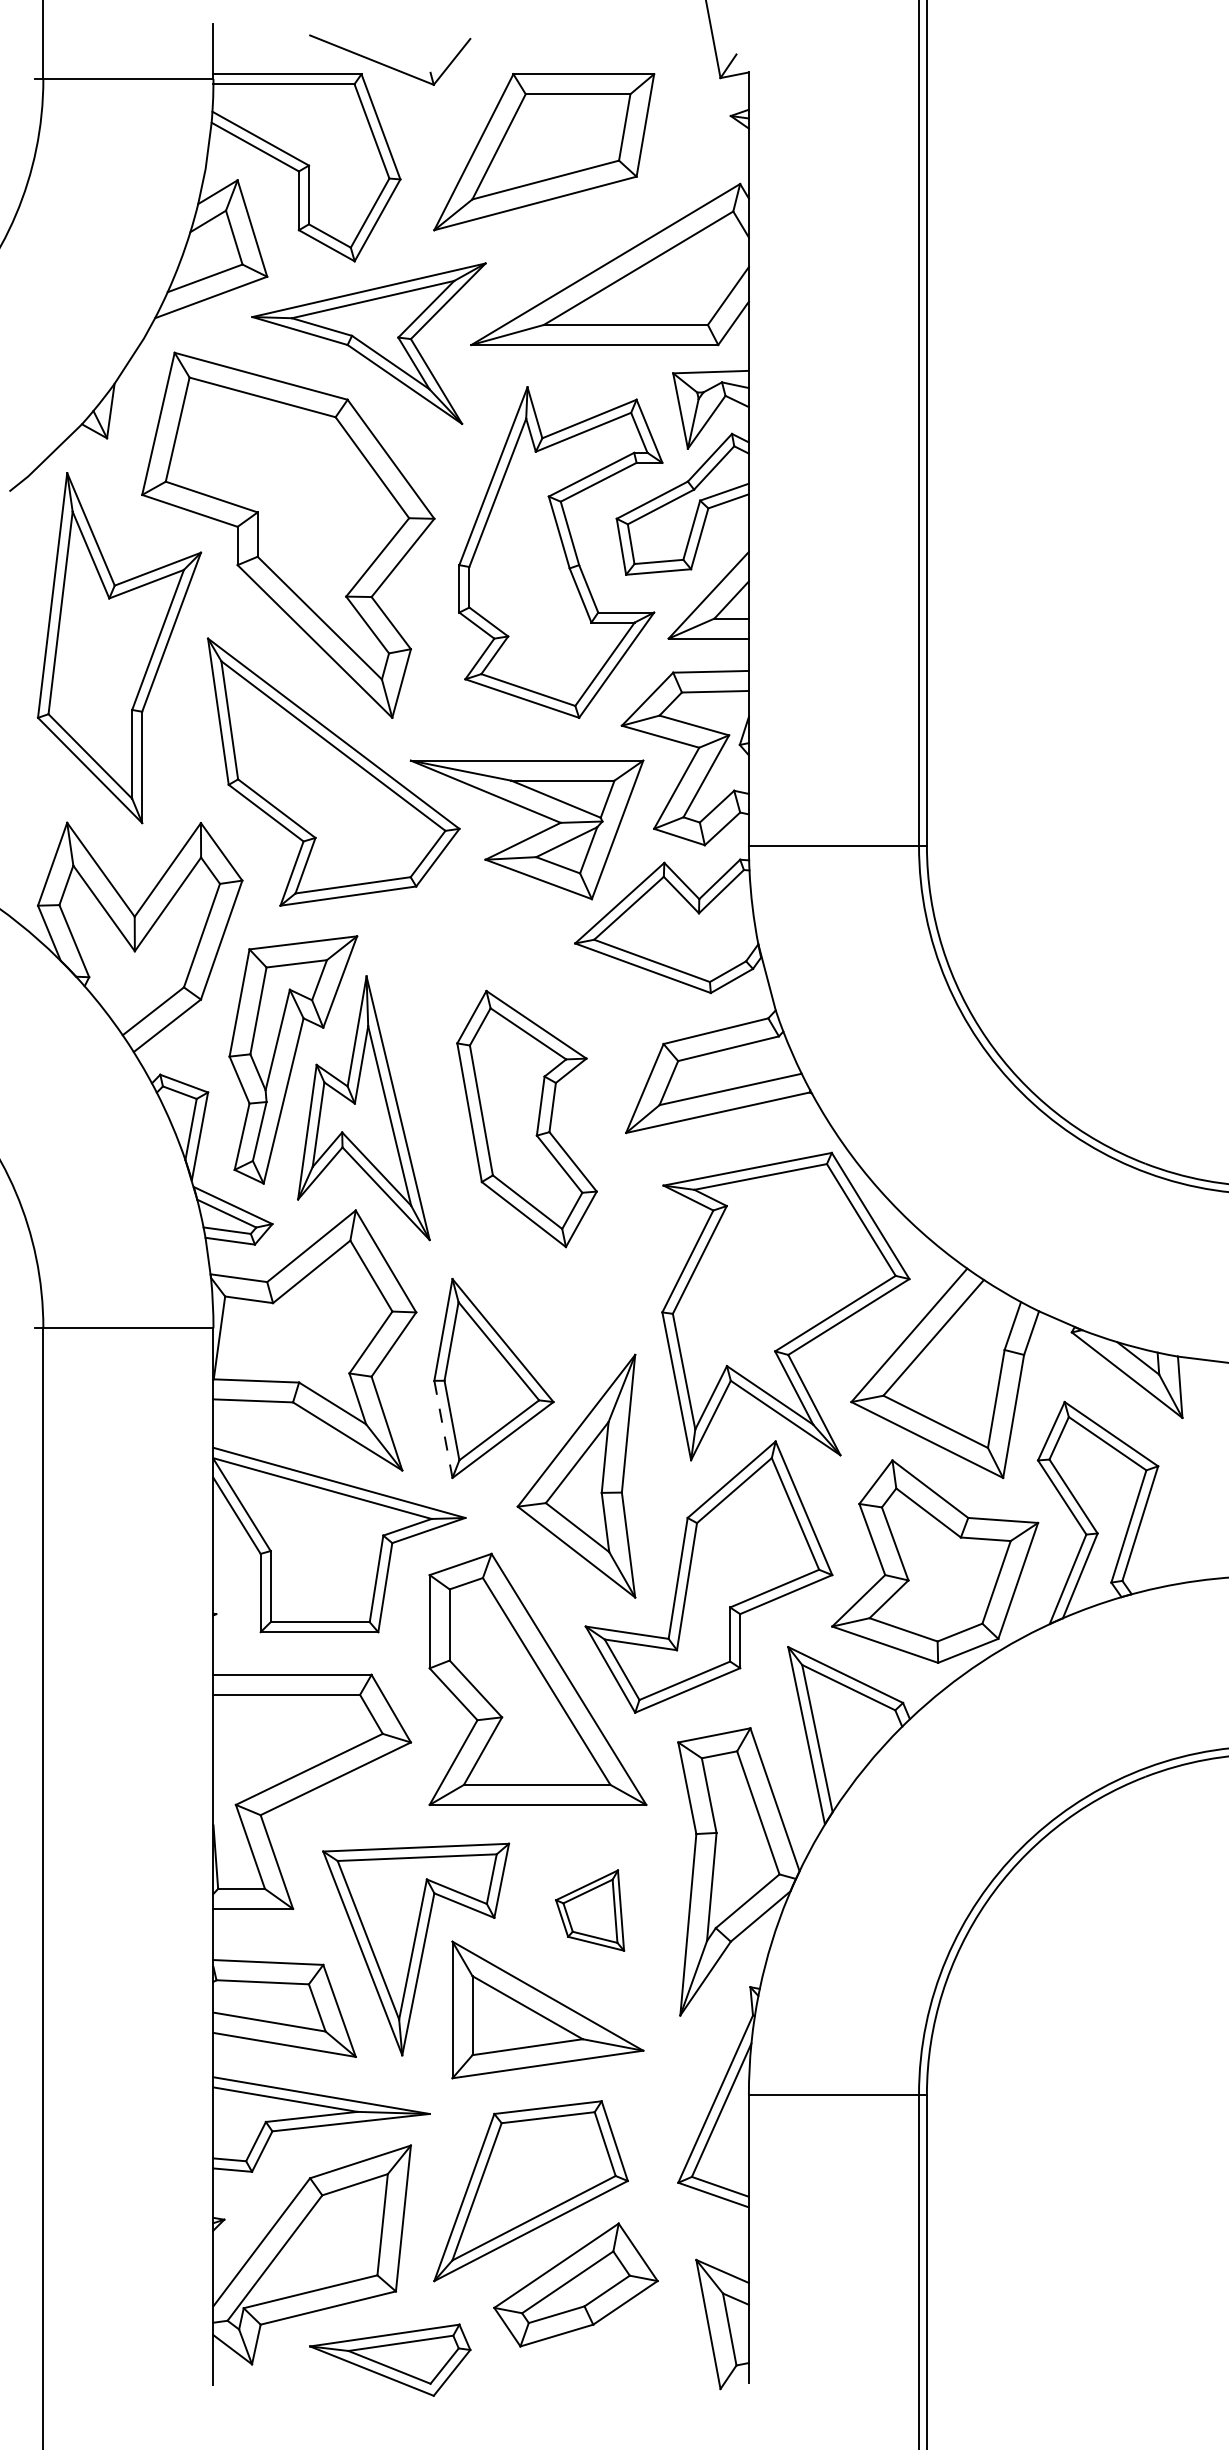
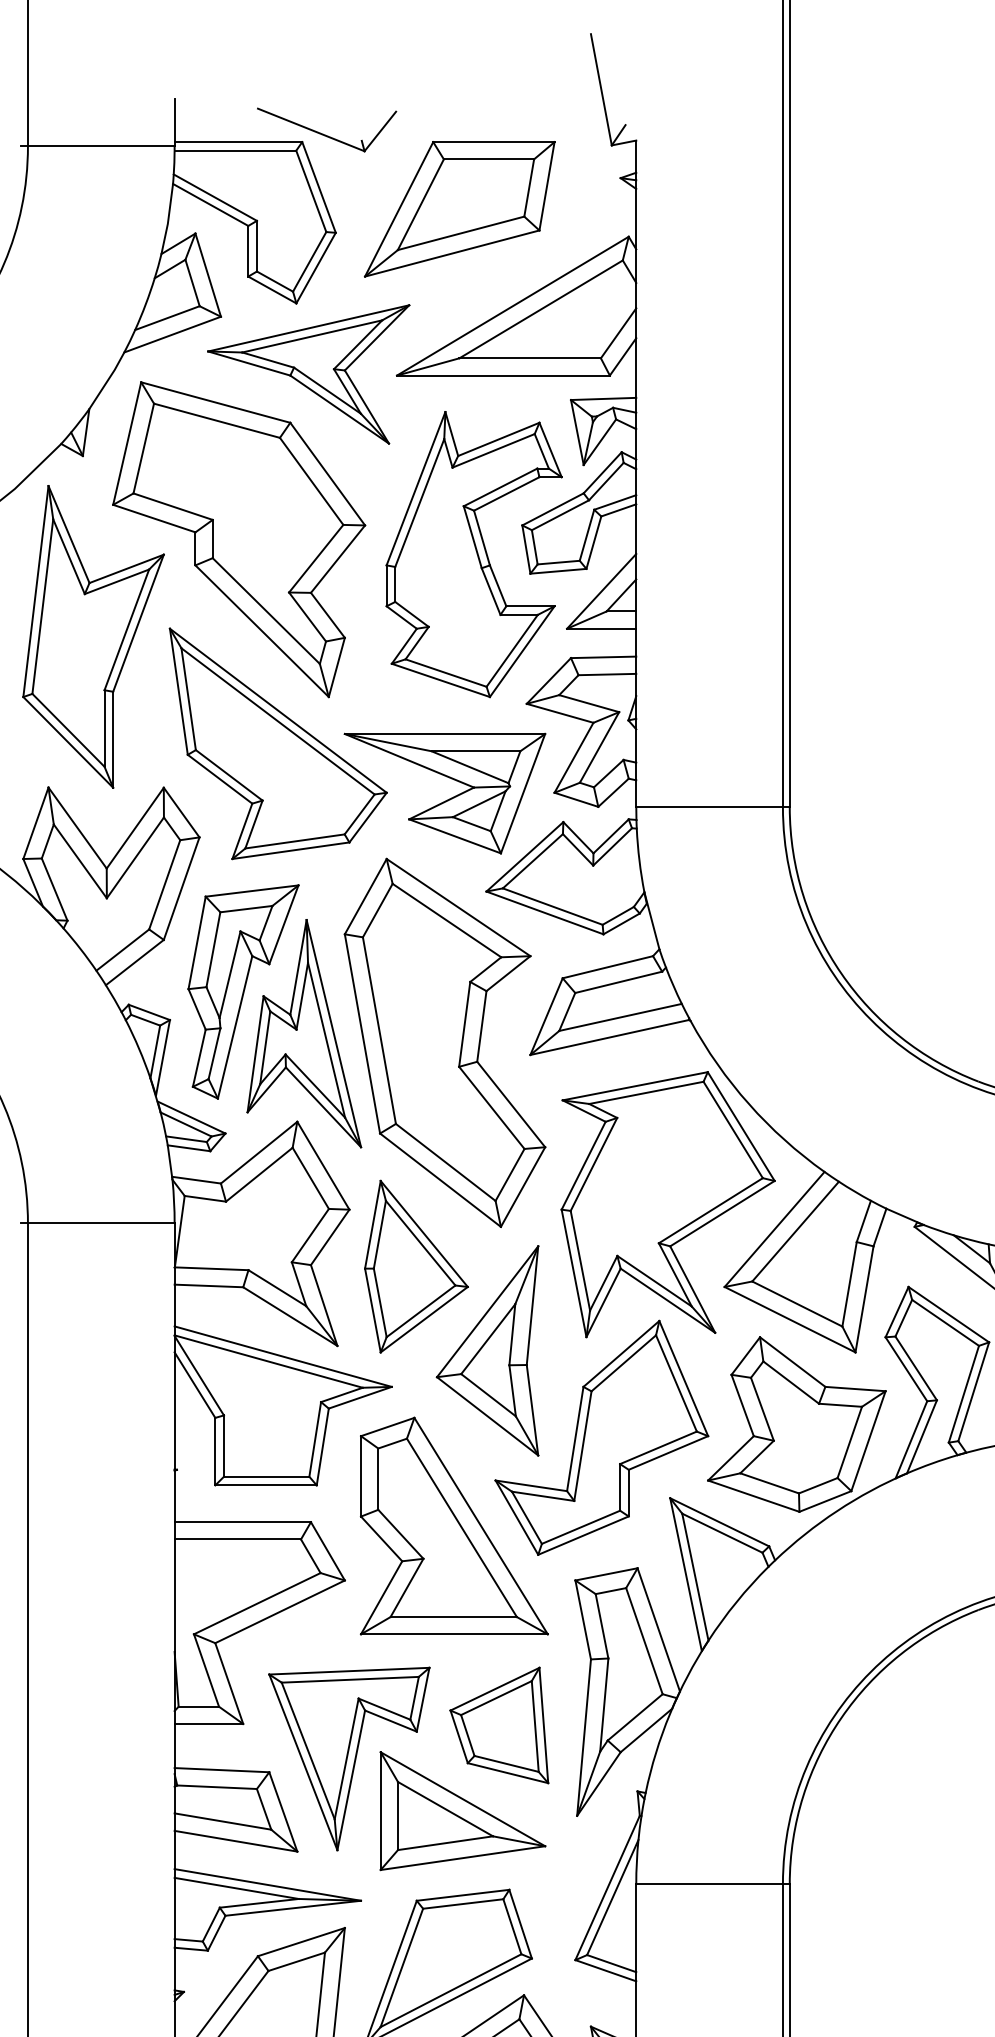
part: (526, 1118) -> (444, 1042), size x1.67
line: (443, 1429) -> (372, 1310), dashed -> solid
part: (589, 1910) -> (498, 1725), size x1.67

